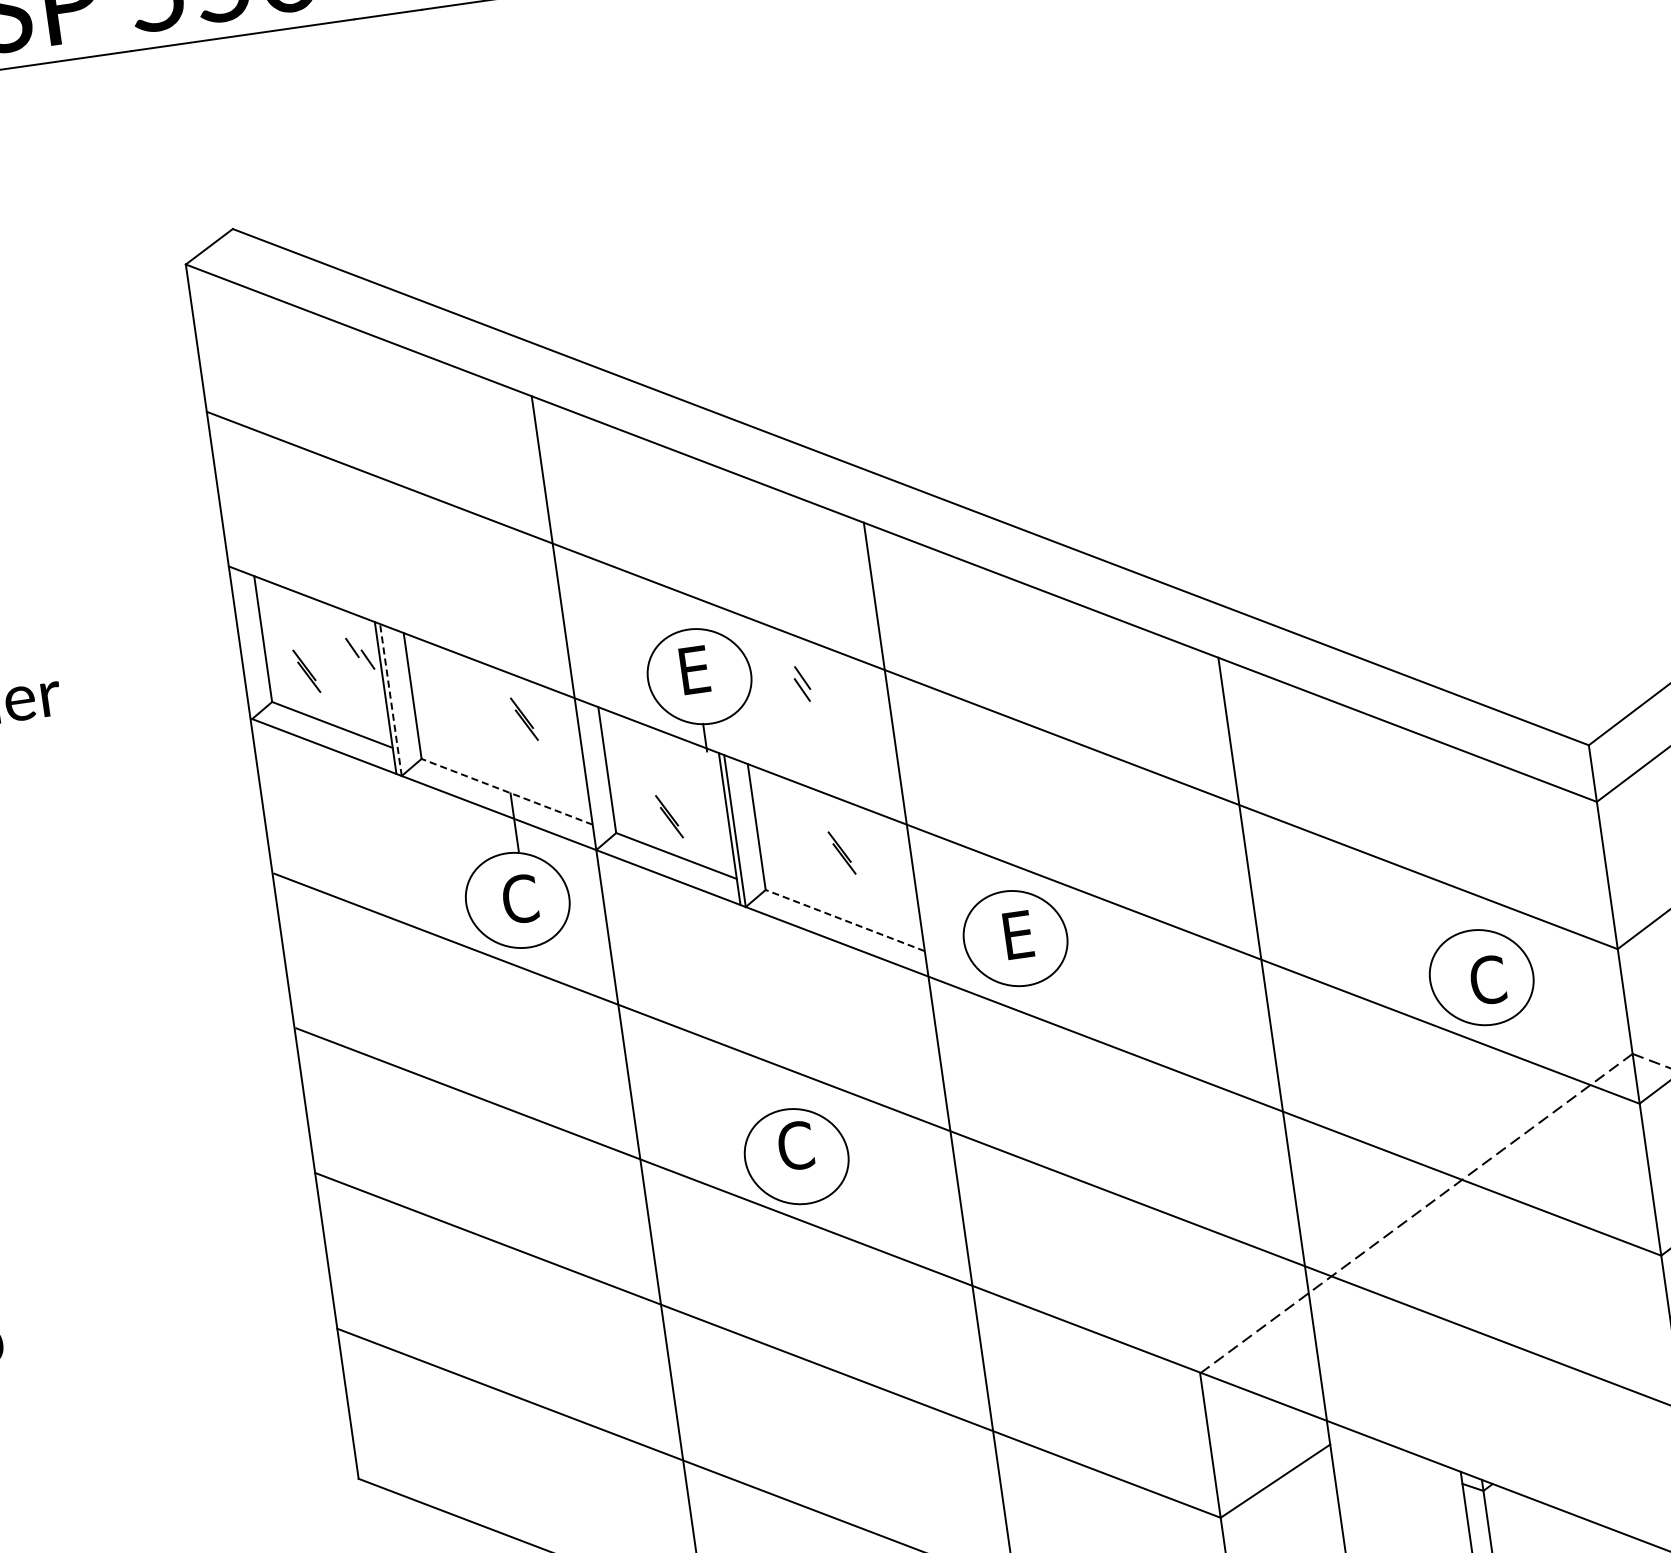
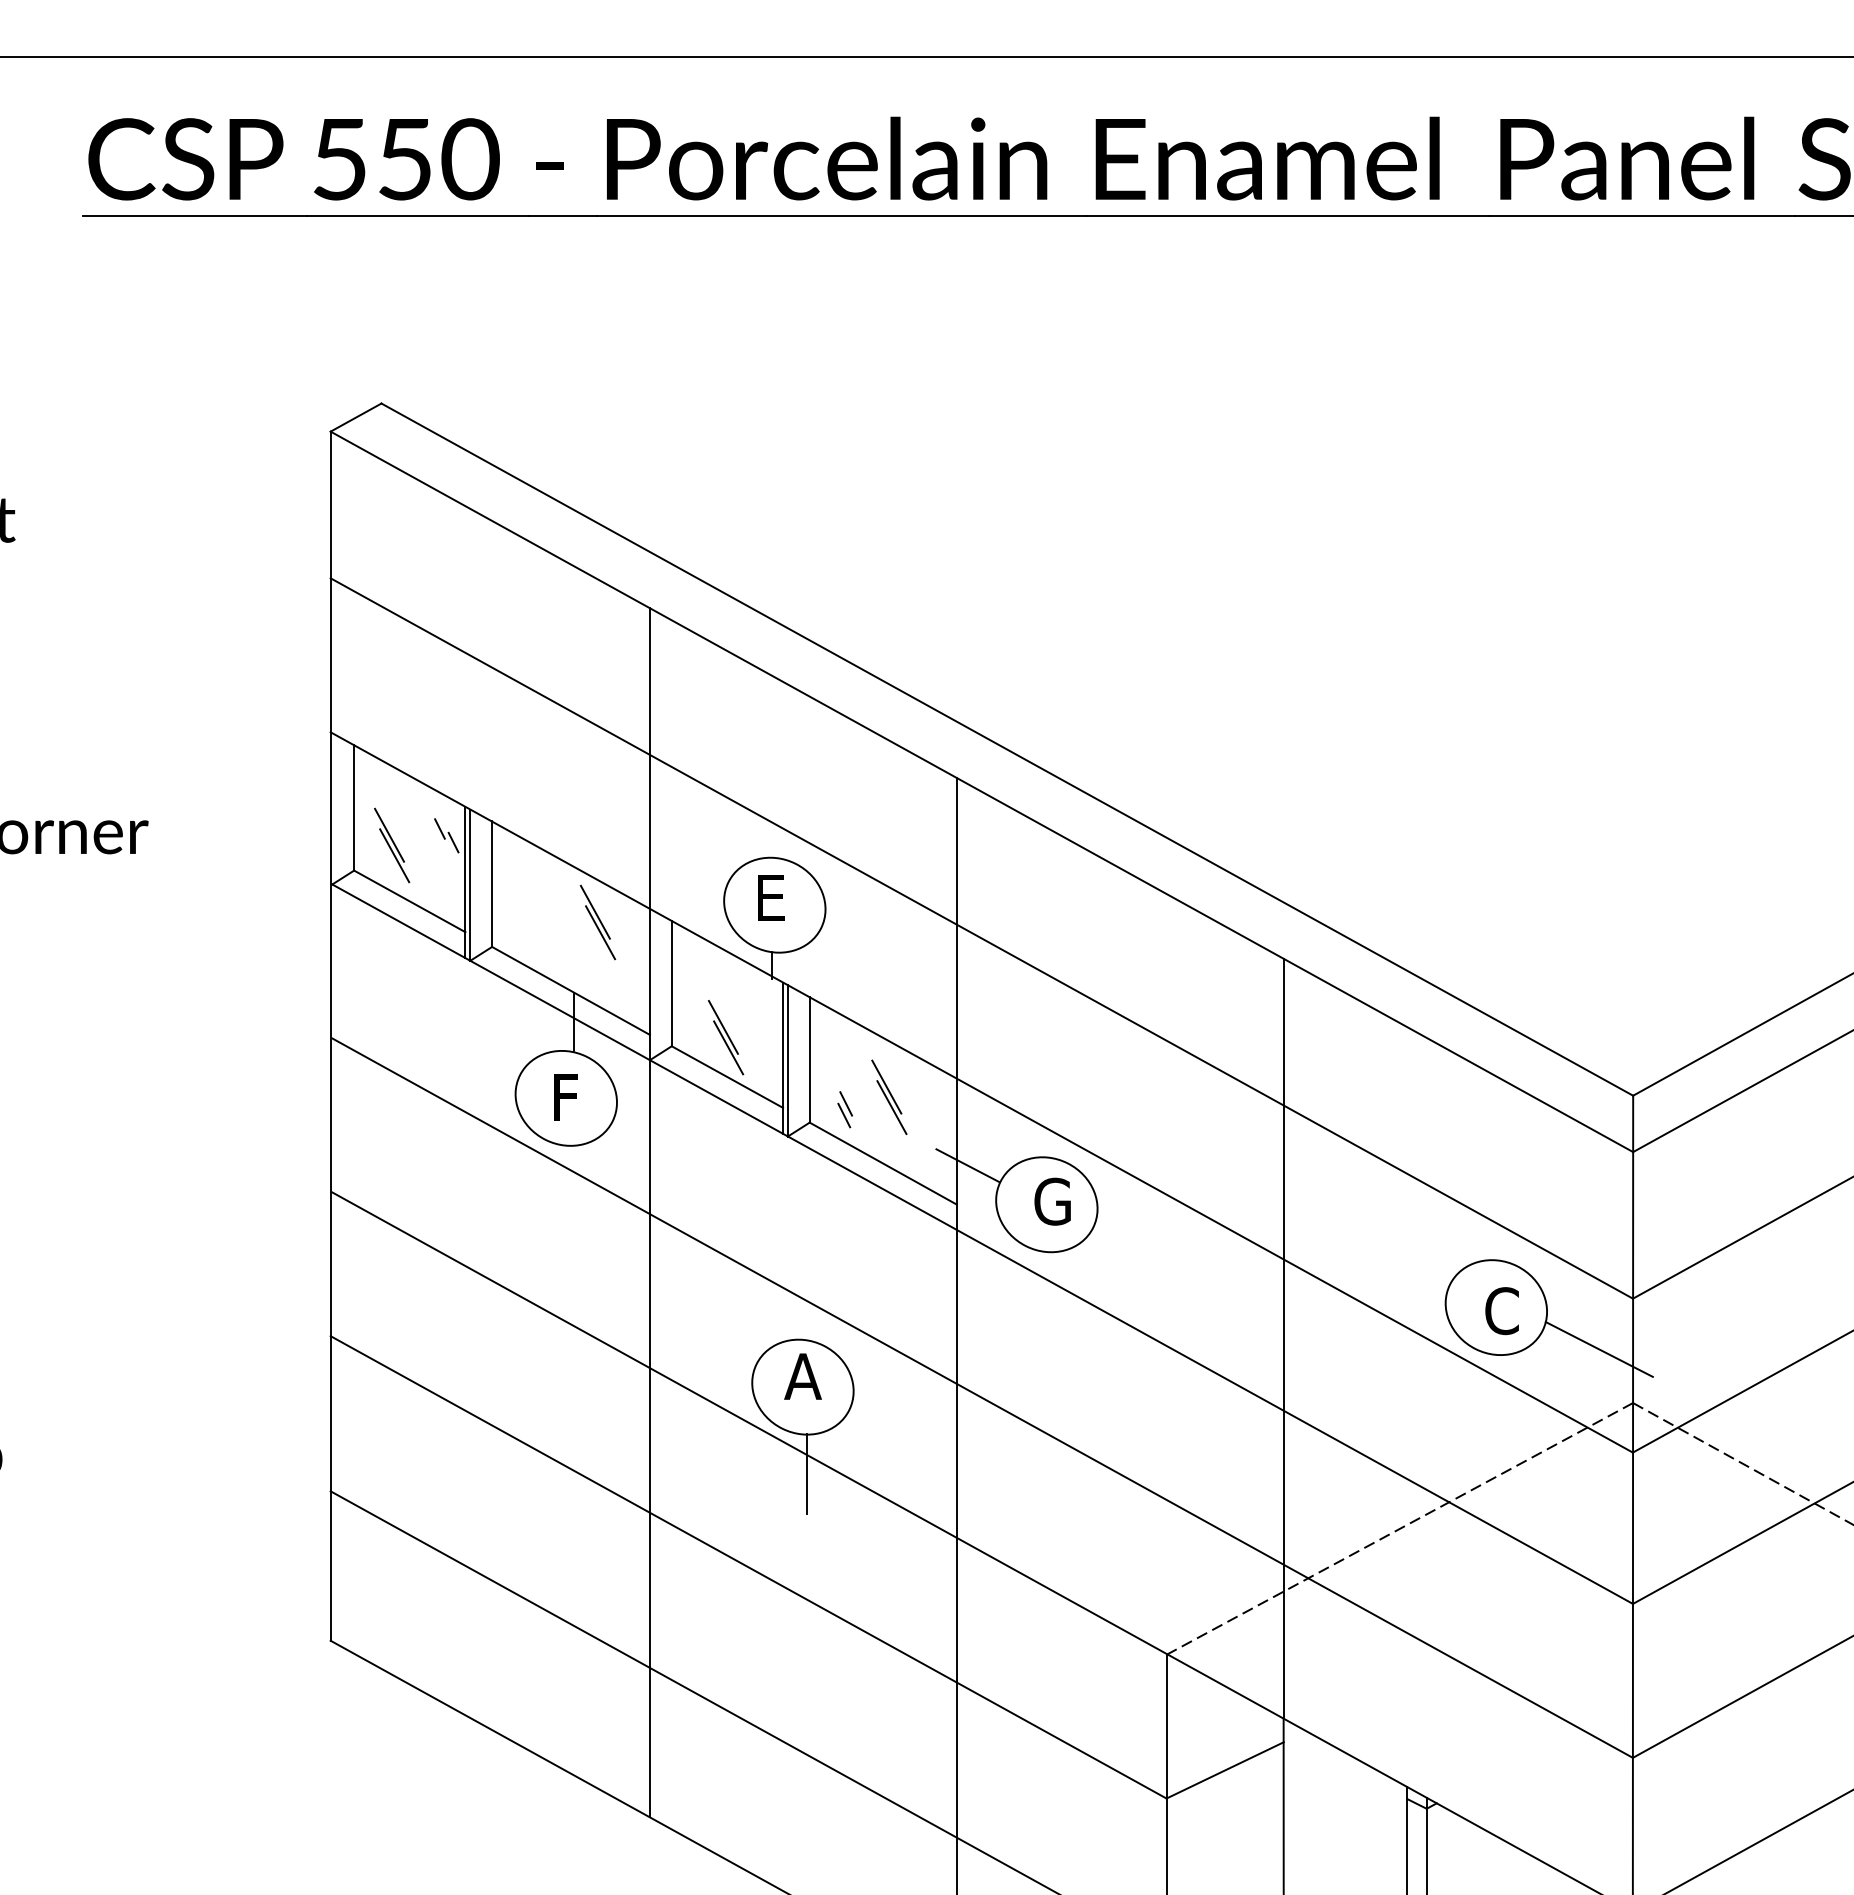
part: (307, 671) -> (392, 845), size x1.67
part: (801, 683) -> (844, 1109), moved
line: (391, 700) -> (470, 885), dashed -> solid
part: (523, 719) -> (597, 922), size x1.67
line: (506, 791) -> (570, 990), dashed -> solid
part: (668, 816) -> (725, 1037), size x1.67
part: (842, 852) -> (889, 1096), size x1.67
text: (519, 899) -> (568, 1097), C -> F
line: (930, 910) -> (967, 1165), added
line: (844, 920) -> (882, 1163), dashed -> solid
text: (1020, 934) -> (1052, 1201), E -> G
line: (1590, 1005) -> (1598, 1349), added
text: (794, 1145) -> (802, 1376), C -> A
line: (813, 1243) -> (807, 1474), added

